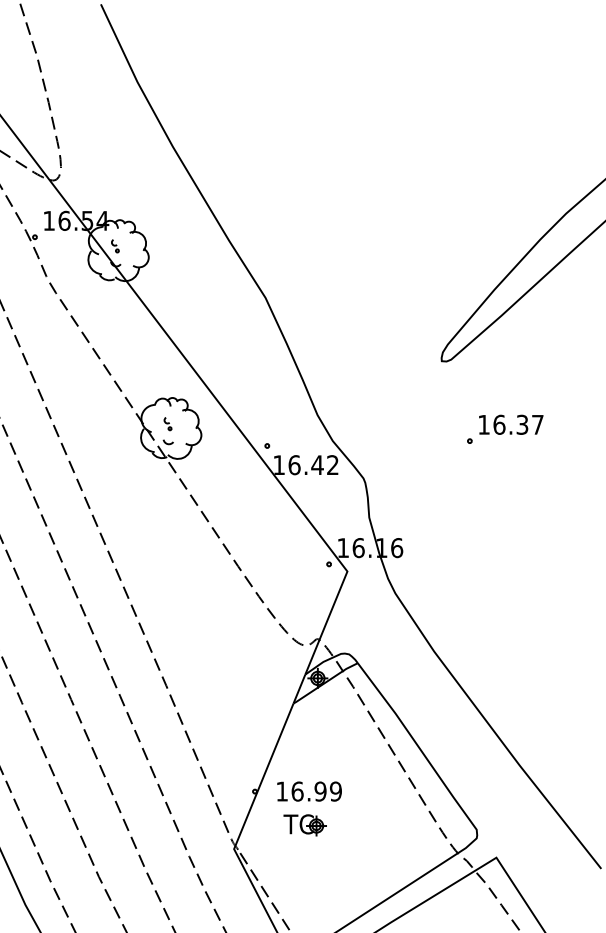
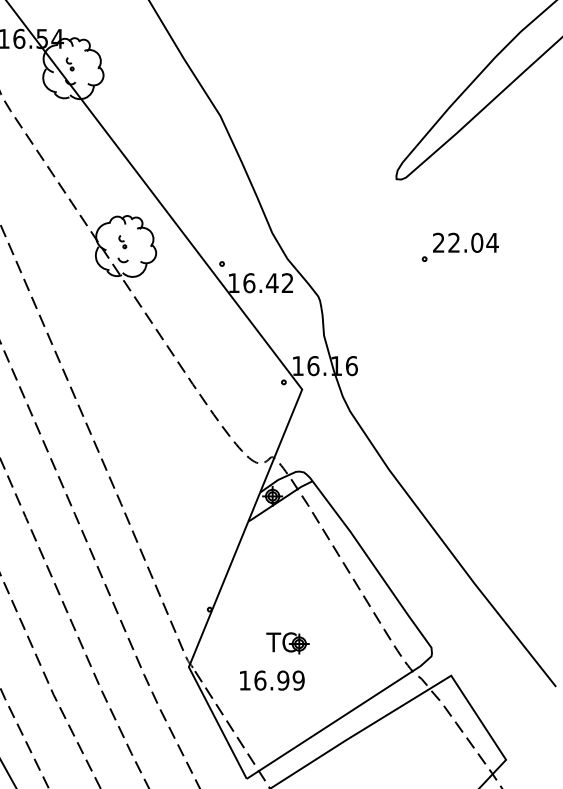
text: (511, 424) -> (466, 242), 16.37 -> 22.04
text: (309, 791) -> (272, 680), moved
part: (304, 825) -> (287, 643), moved

